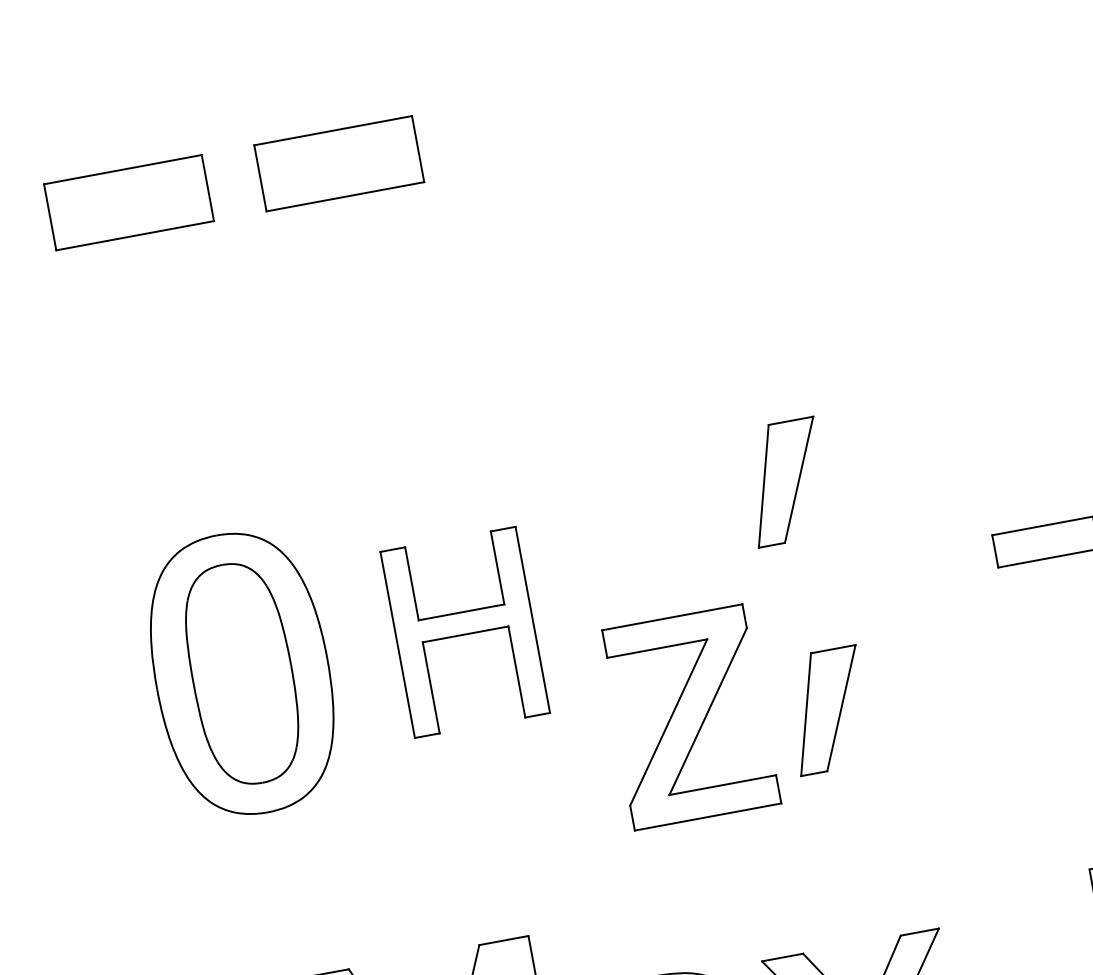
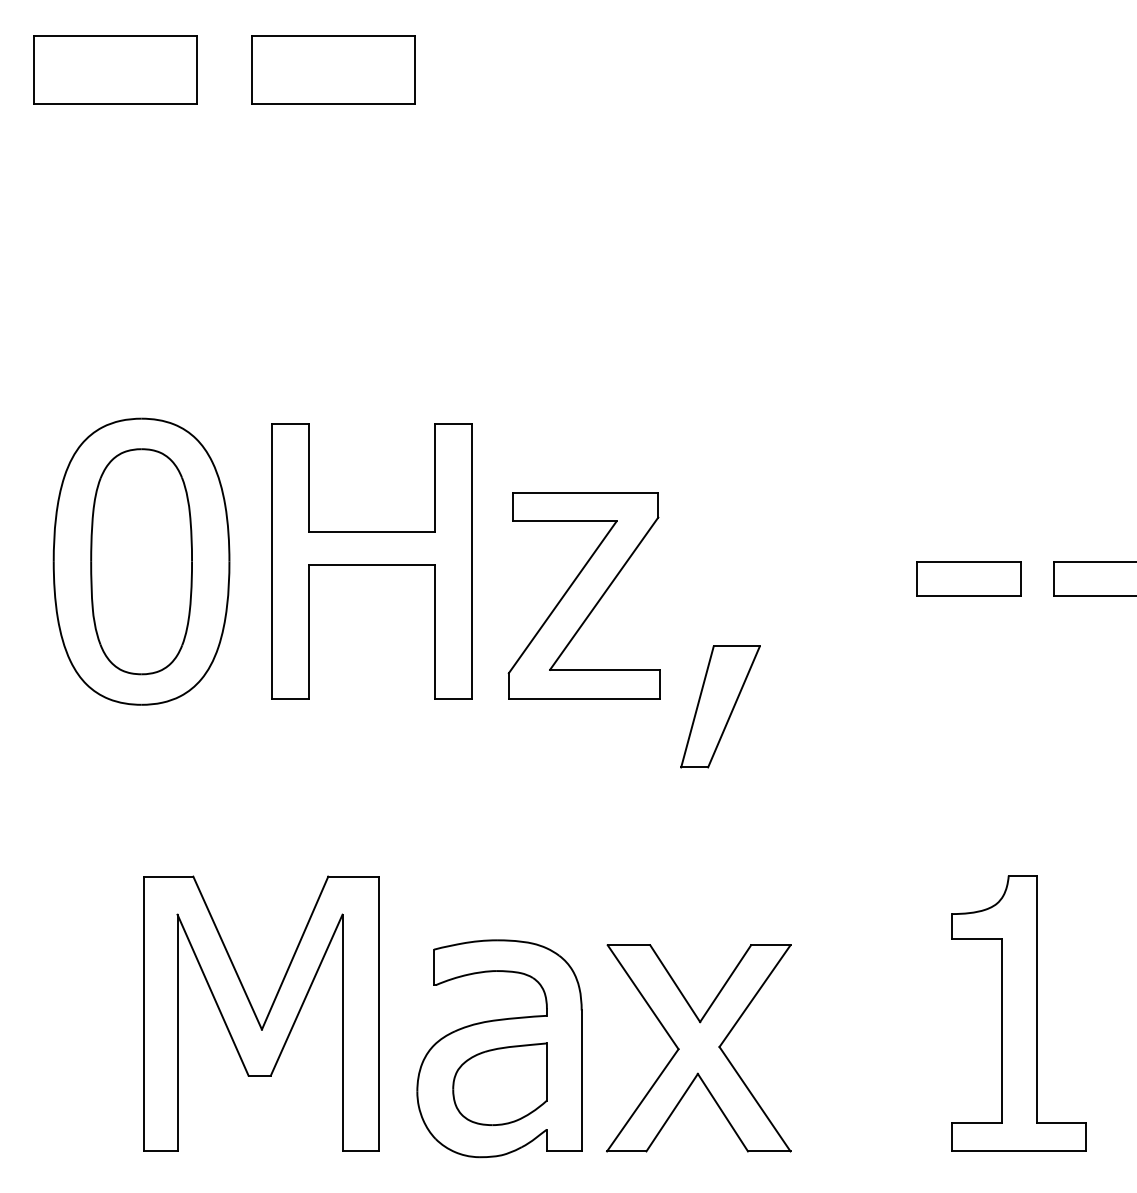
part: (785, 481) -> (720, 470), removed
part: (464, 632) -> (371, 561), size x1.43
part: (688, 717) -> (583, 595), moved

